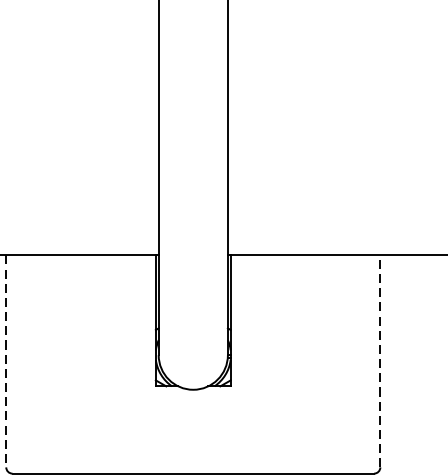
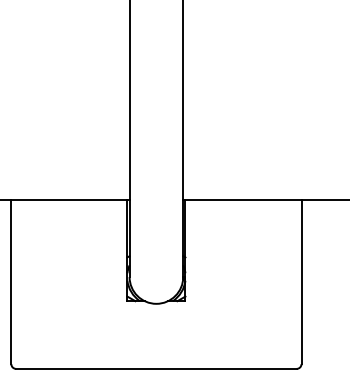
line: (380, 360) -> (301, 281), dashed -> solid
line: (6, 362) -> (11, 282), dashed -> solid

